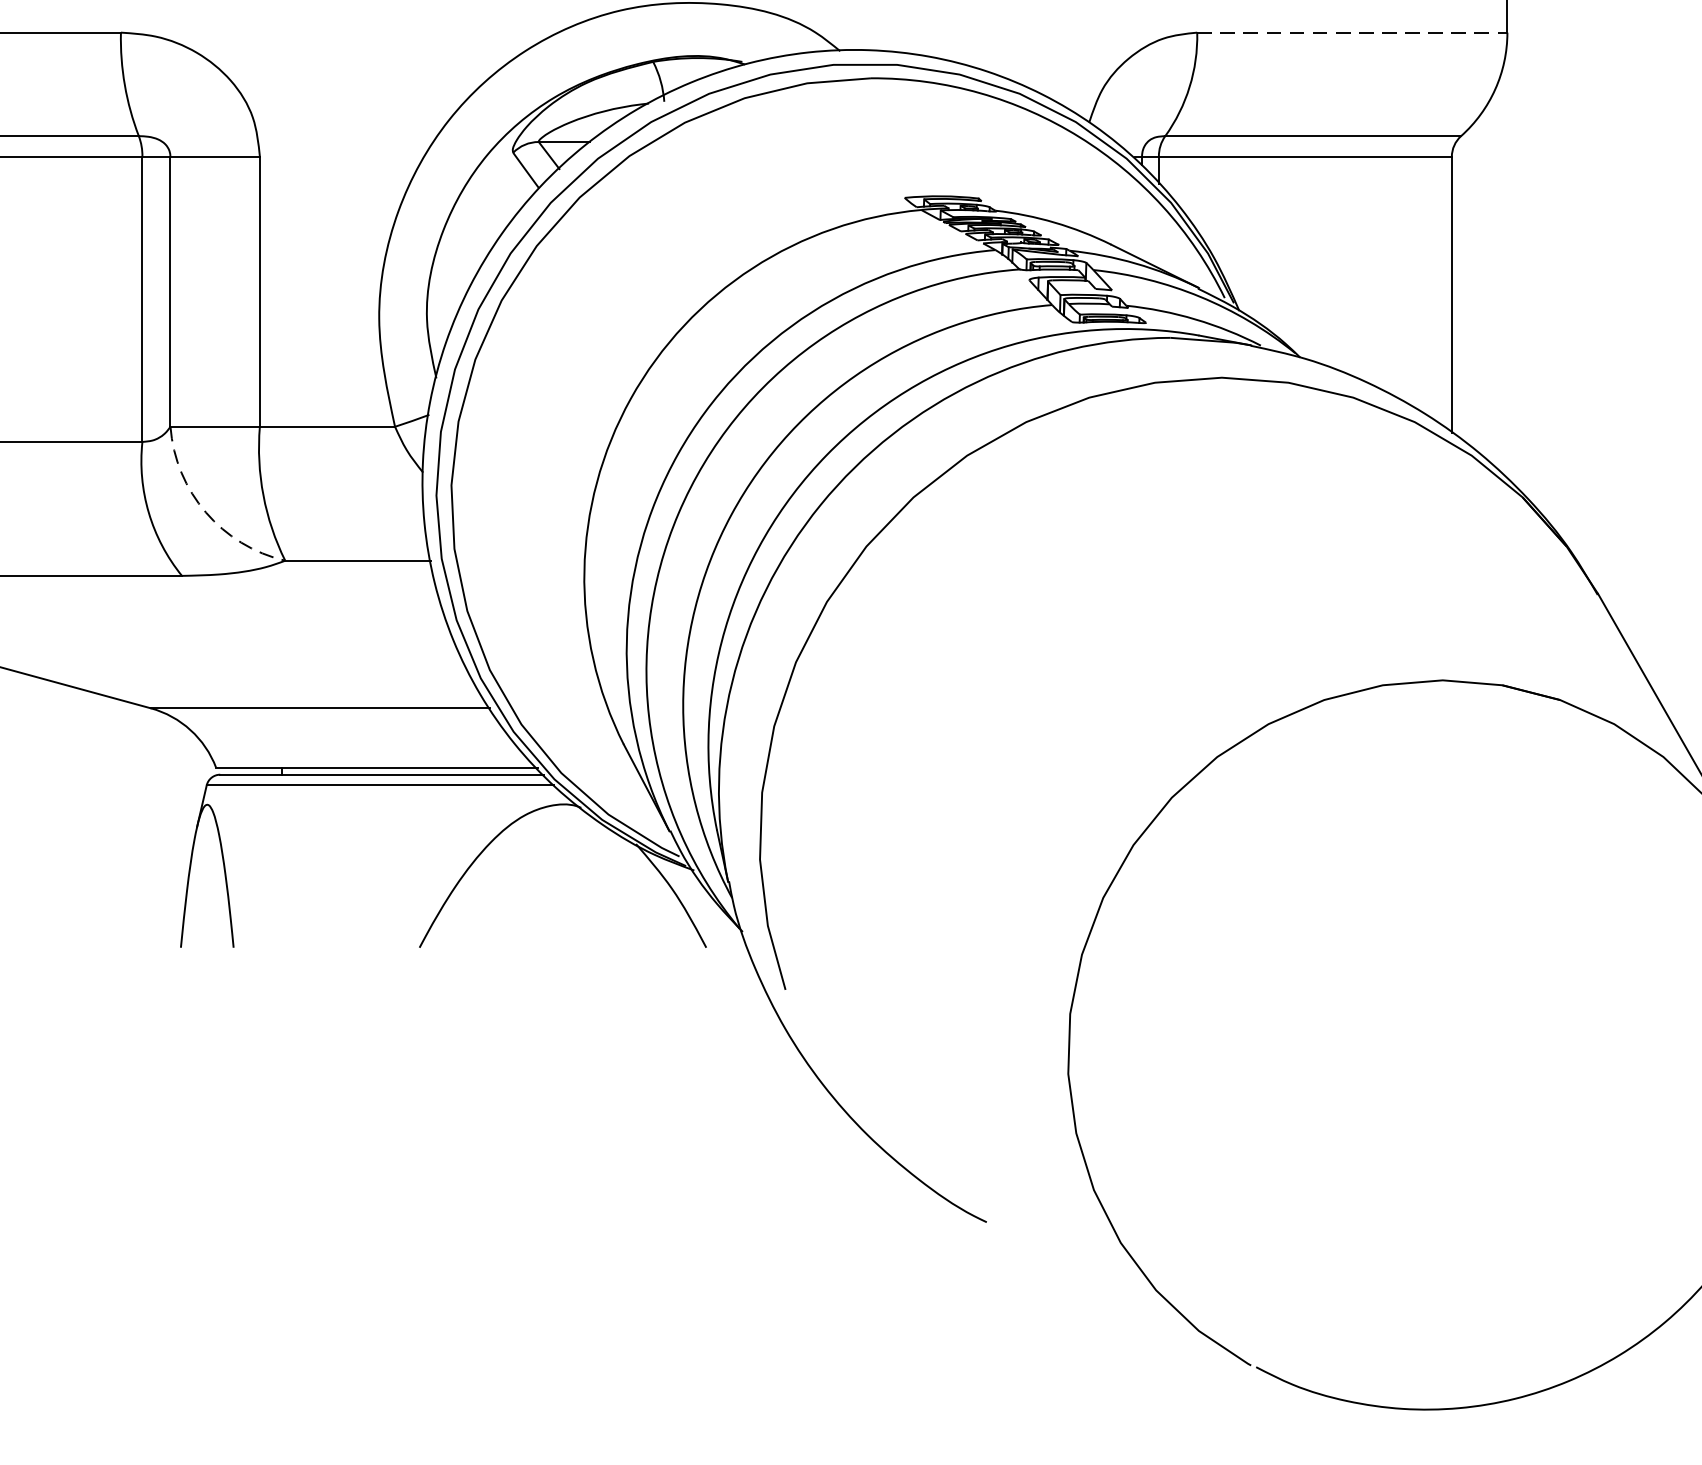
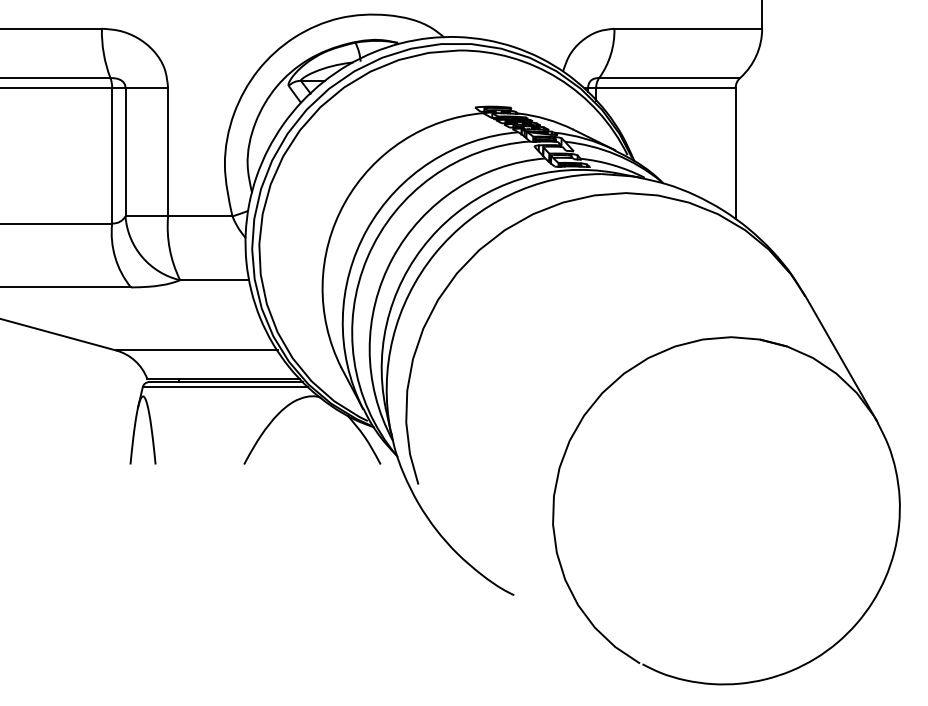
line: (1352, 32) -> (688, 28), dashed -> solid
arc: (206, 513) -> (142, 257), dashed -> solid

